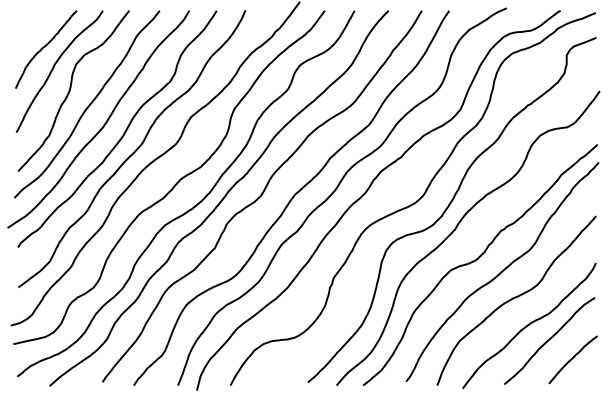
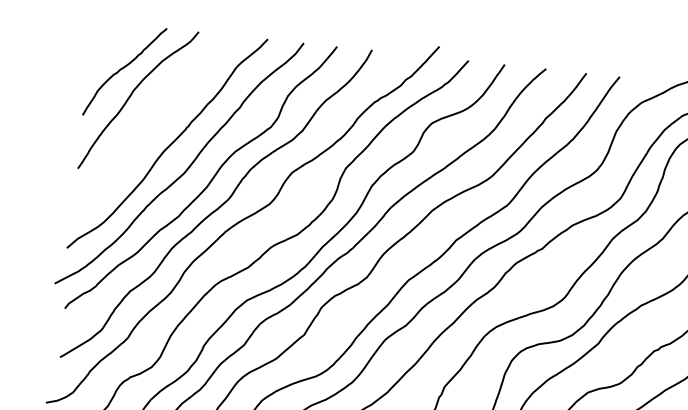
curve: (71, 88) -> (150, 122), removed

